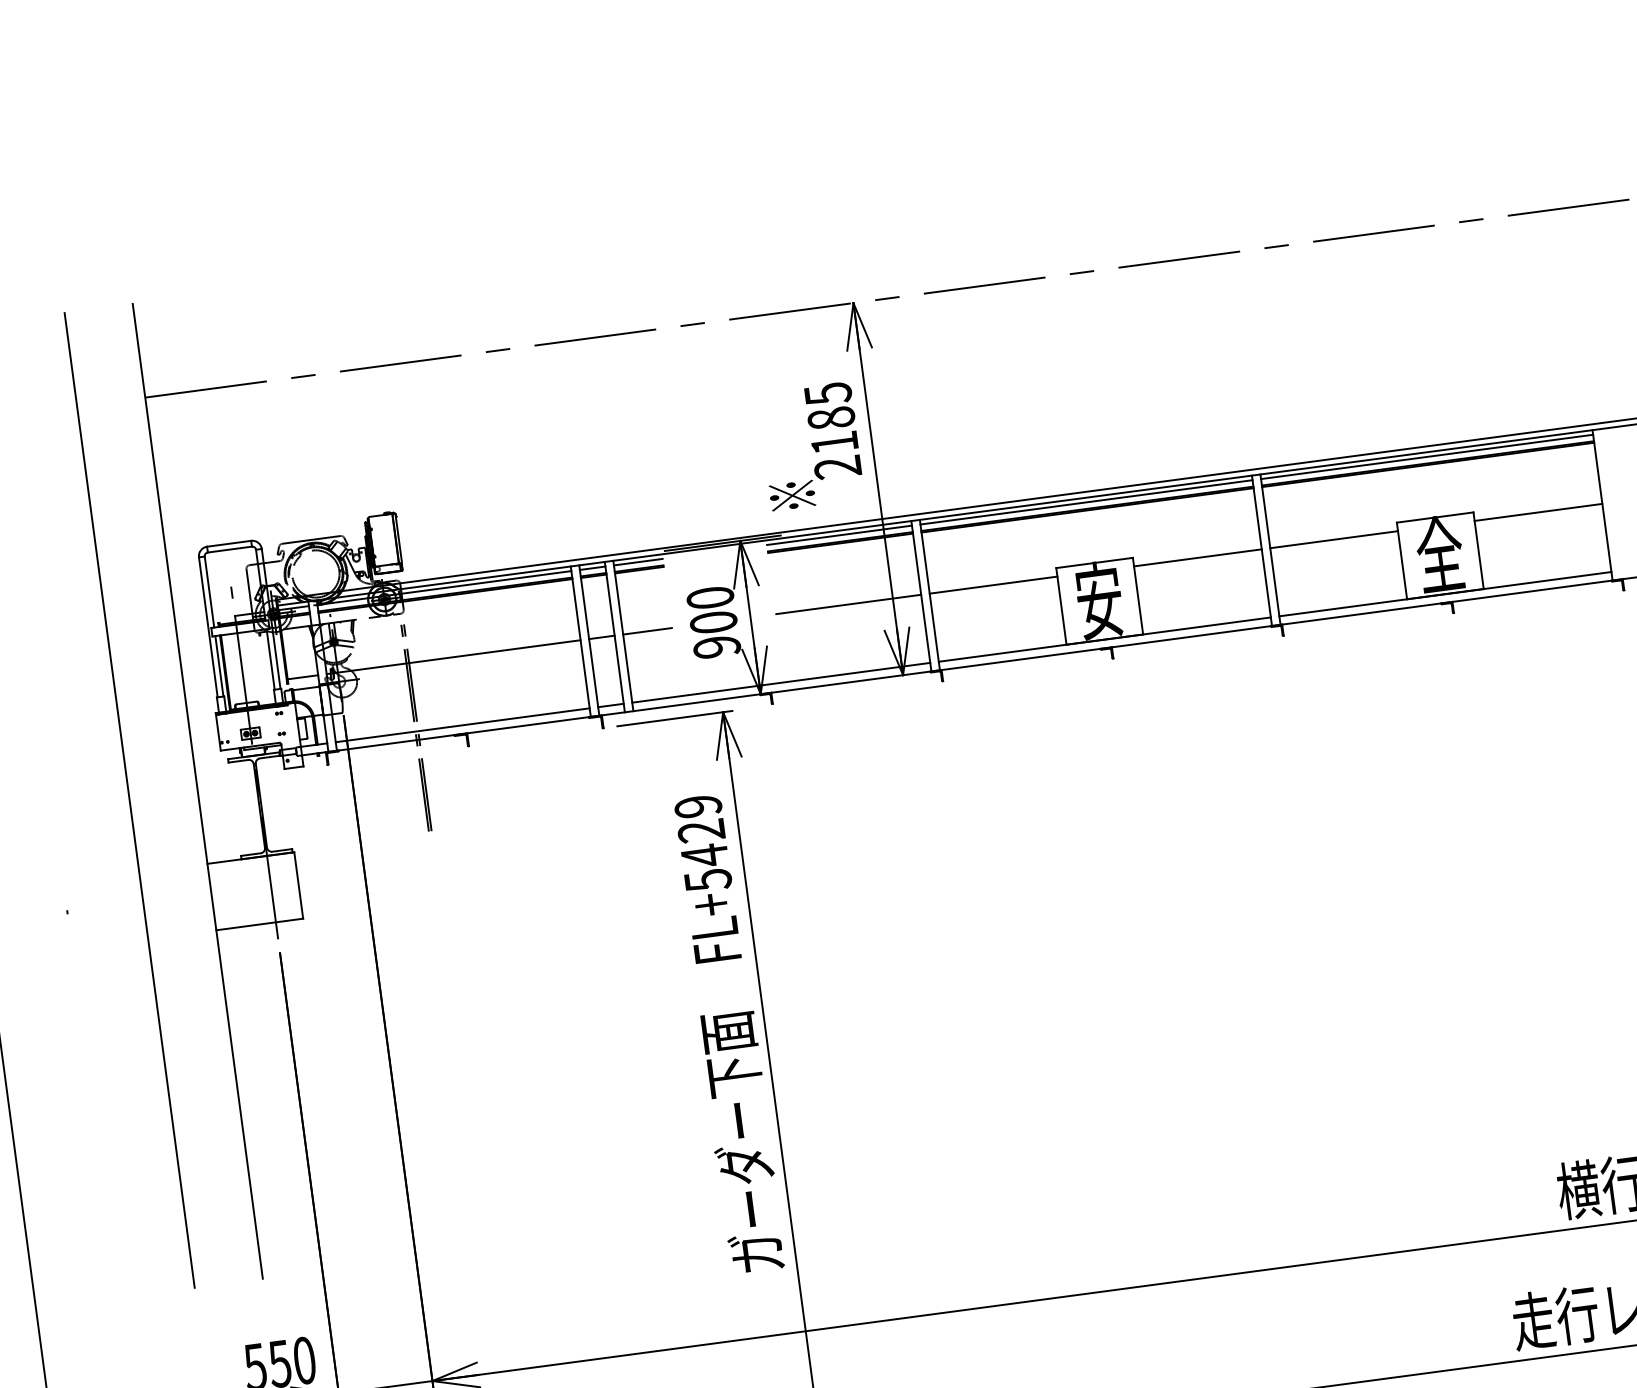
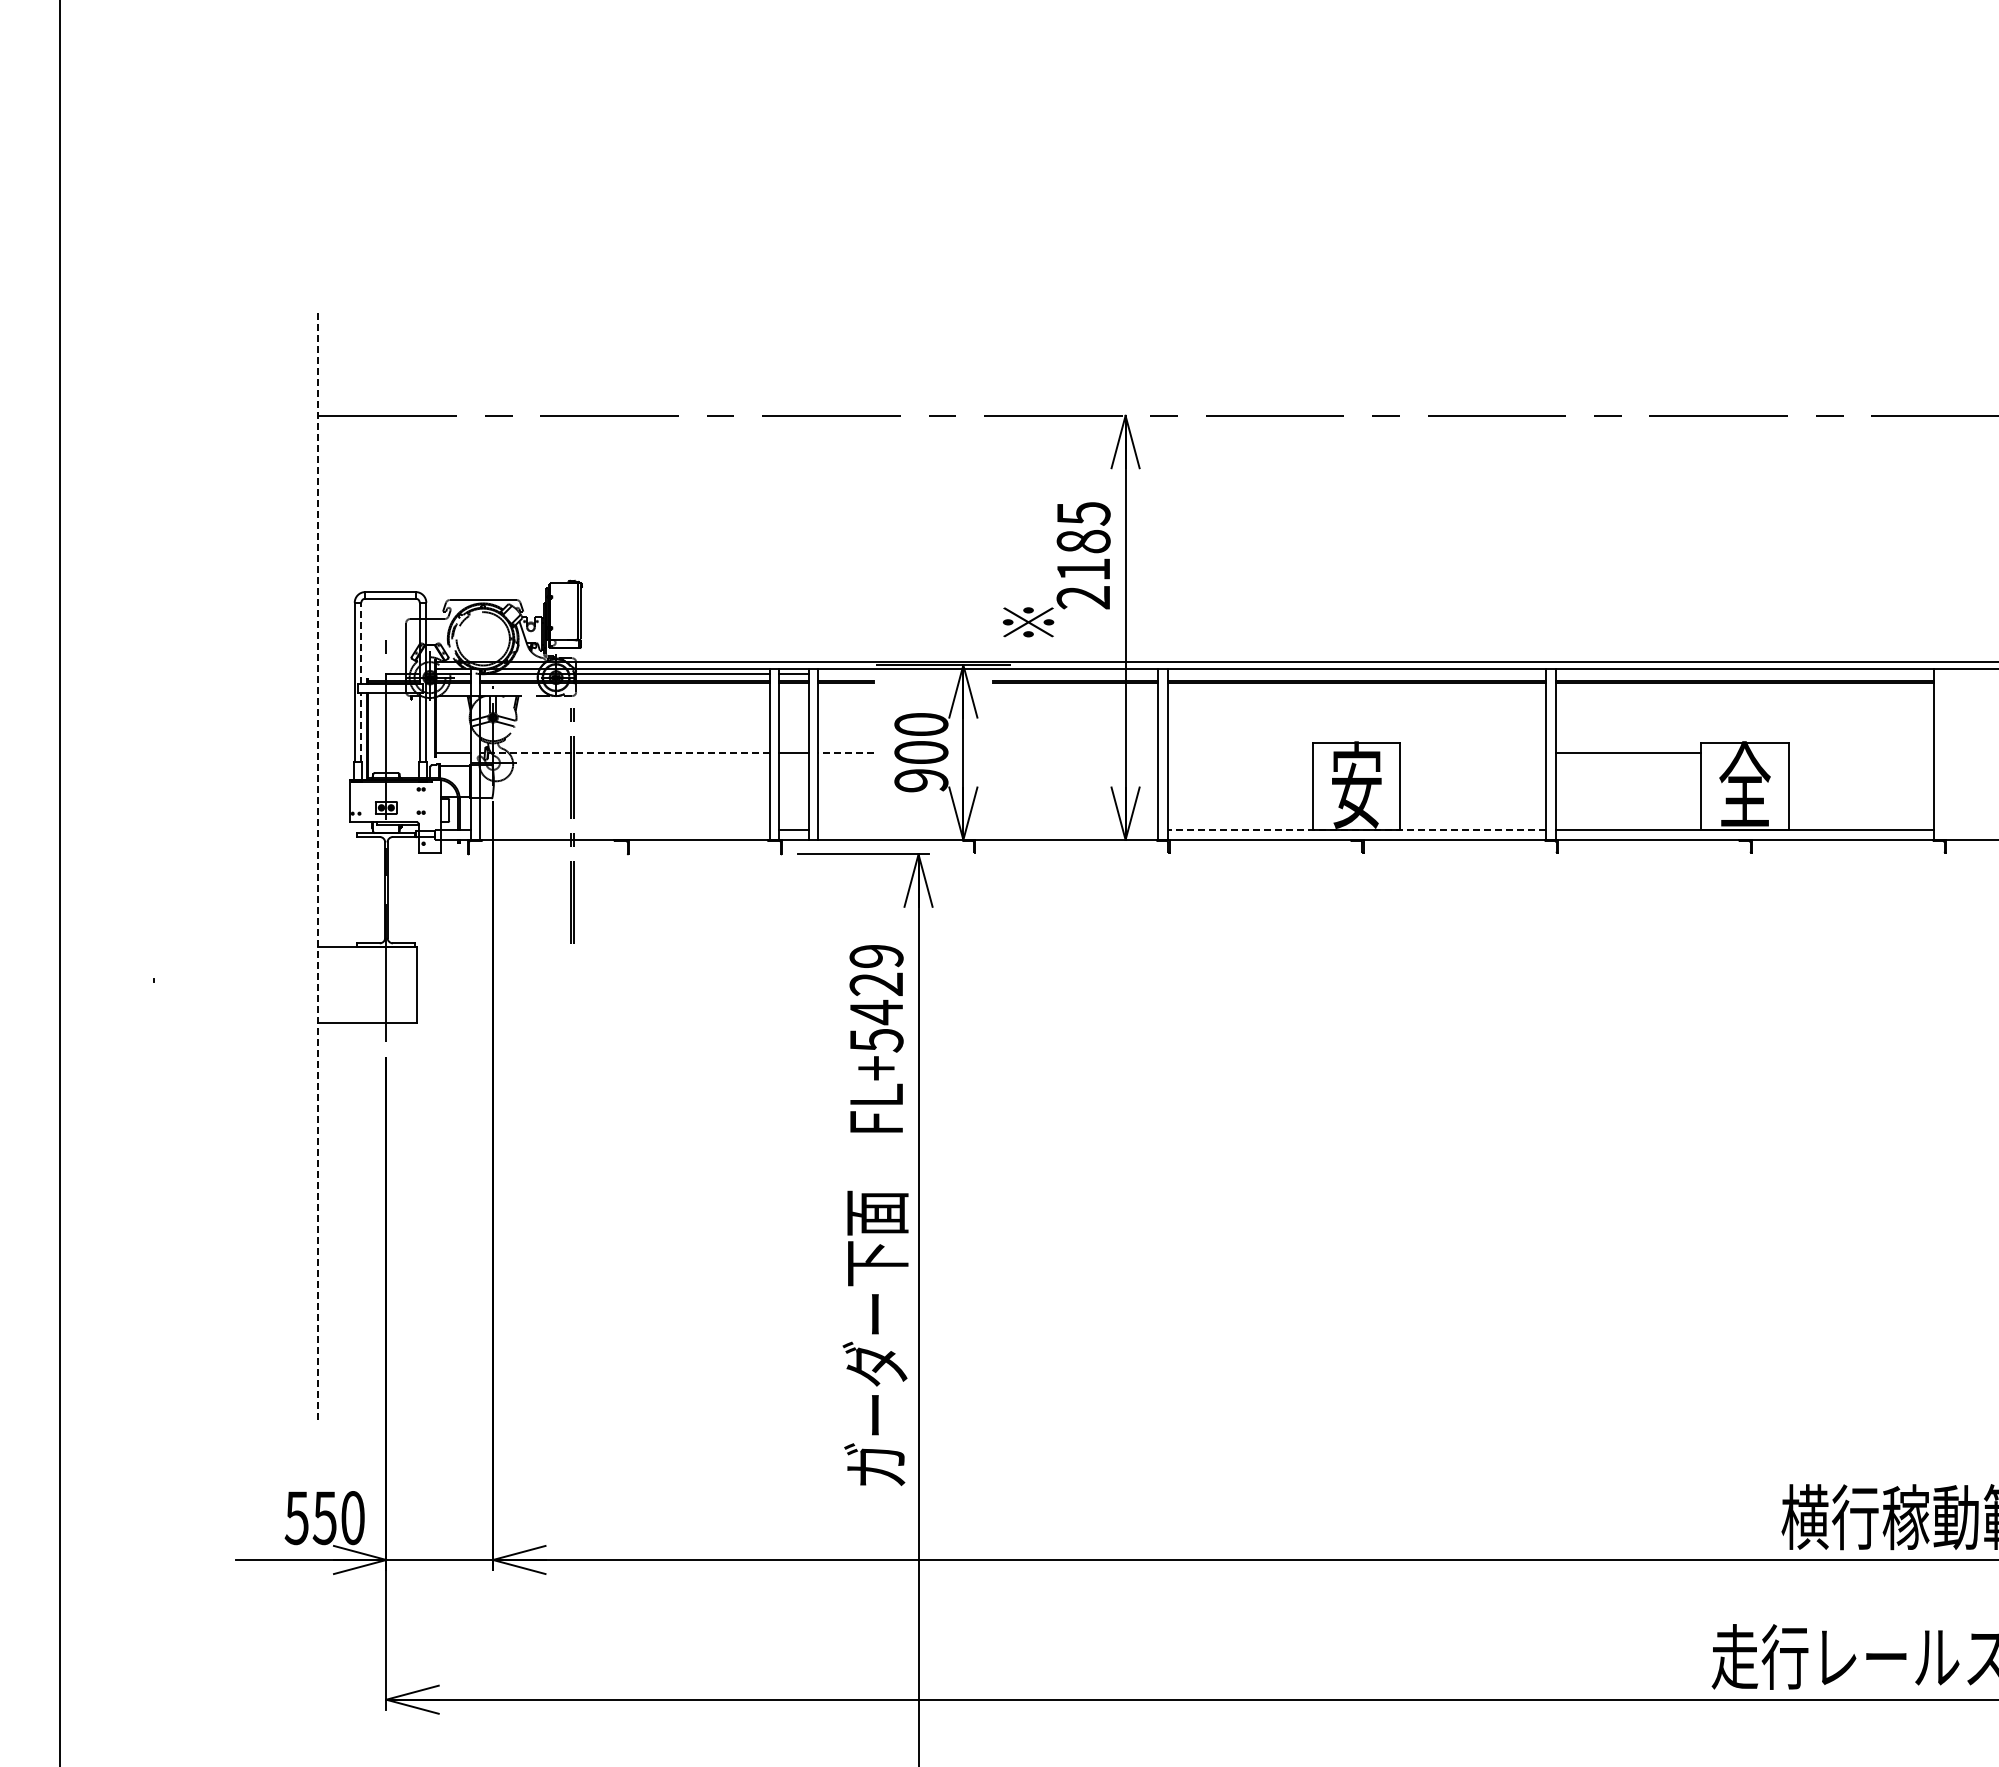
line: (1426, 456) -> (1744, 673), removed
line: (1086, 502) -> (1356, 673), removed
line: (1538, 512) -> (1861, 752), removed
line: (838, 535) -> (1074, 673), removed
line: (1198, 557) -> (1473, 752), removed
line: (637, 561) -> (845, 673), removed
line: (993, 585) -> (1240, 752), removed
line: (209, 591) -> (361, 642), solid -> dashed
line: (848, 604) -> (1074, 752), removed
line: (647, 631) -> (845, 752), solid -> dashed
line: (1104, 639) -> (1356, 830), solid -> dashed
line: (453, 657) -> (624, 752), solid -> dashed
line: (219, 666) -> (361, 727), solid -> dashed
line: (780, 683) -> (987, 830), removed
line: (462, 725) -> (624, 830), removed
line: (197, 791) -> (318, 864), solid -> dashed
line: (129, 800) -> (240, 864), removed

